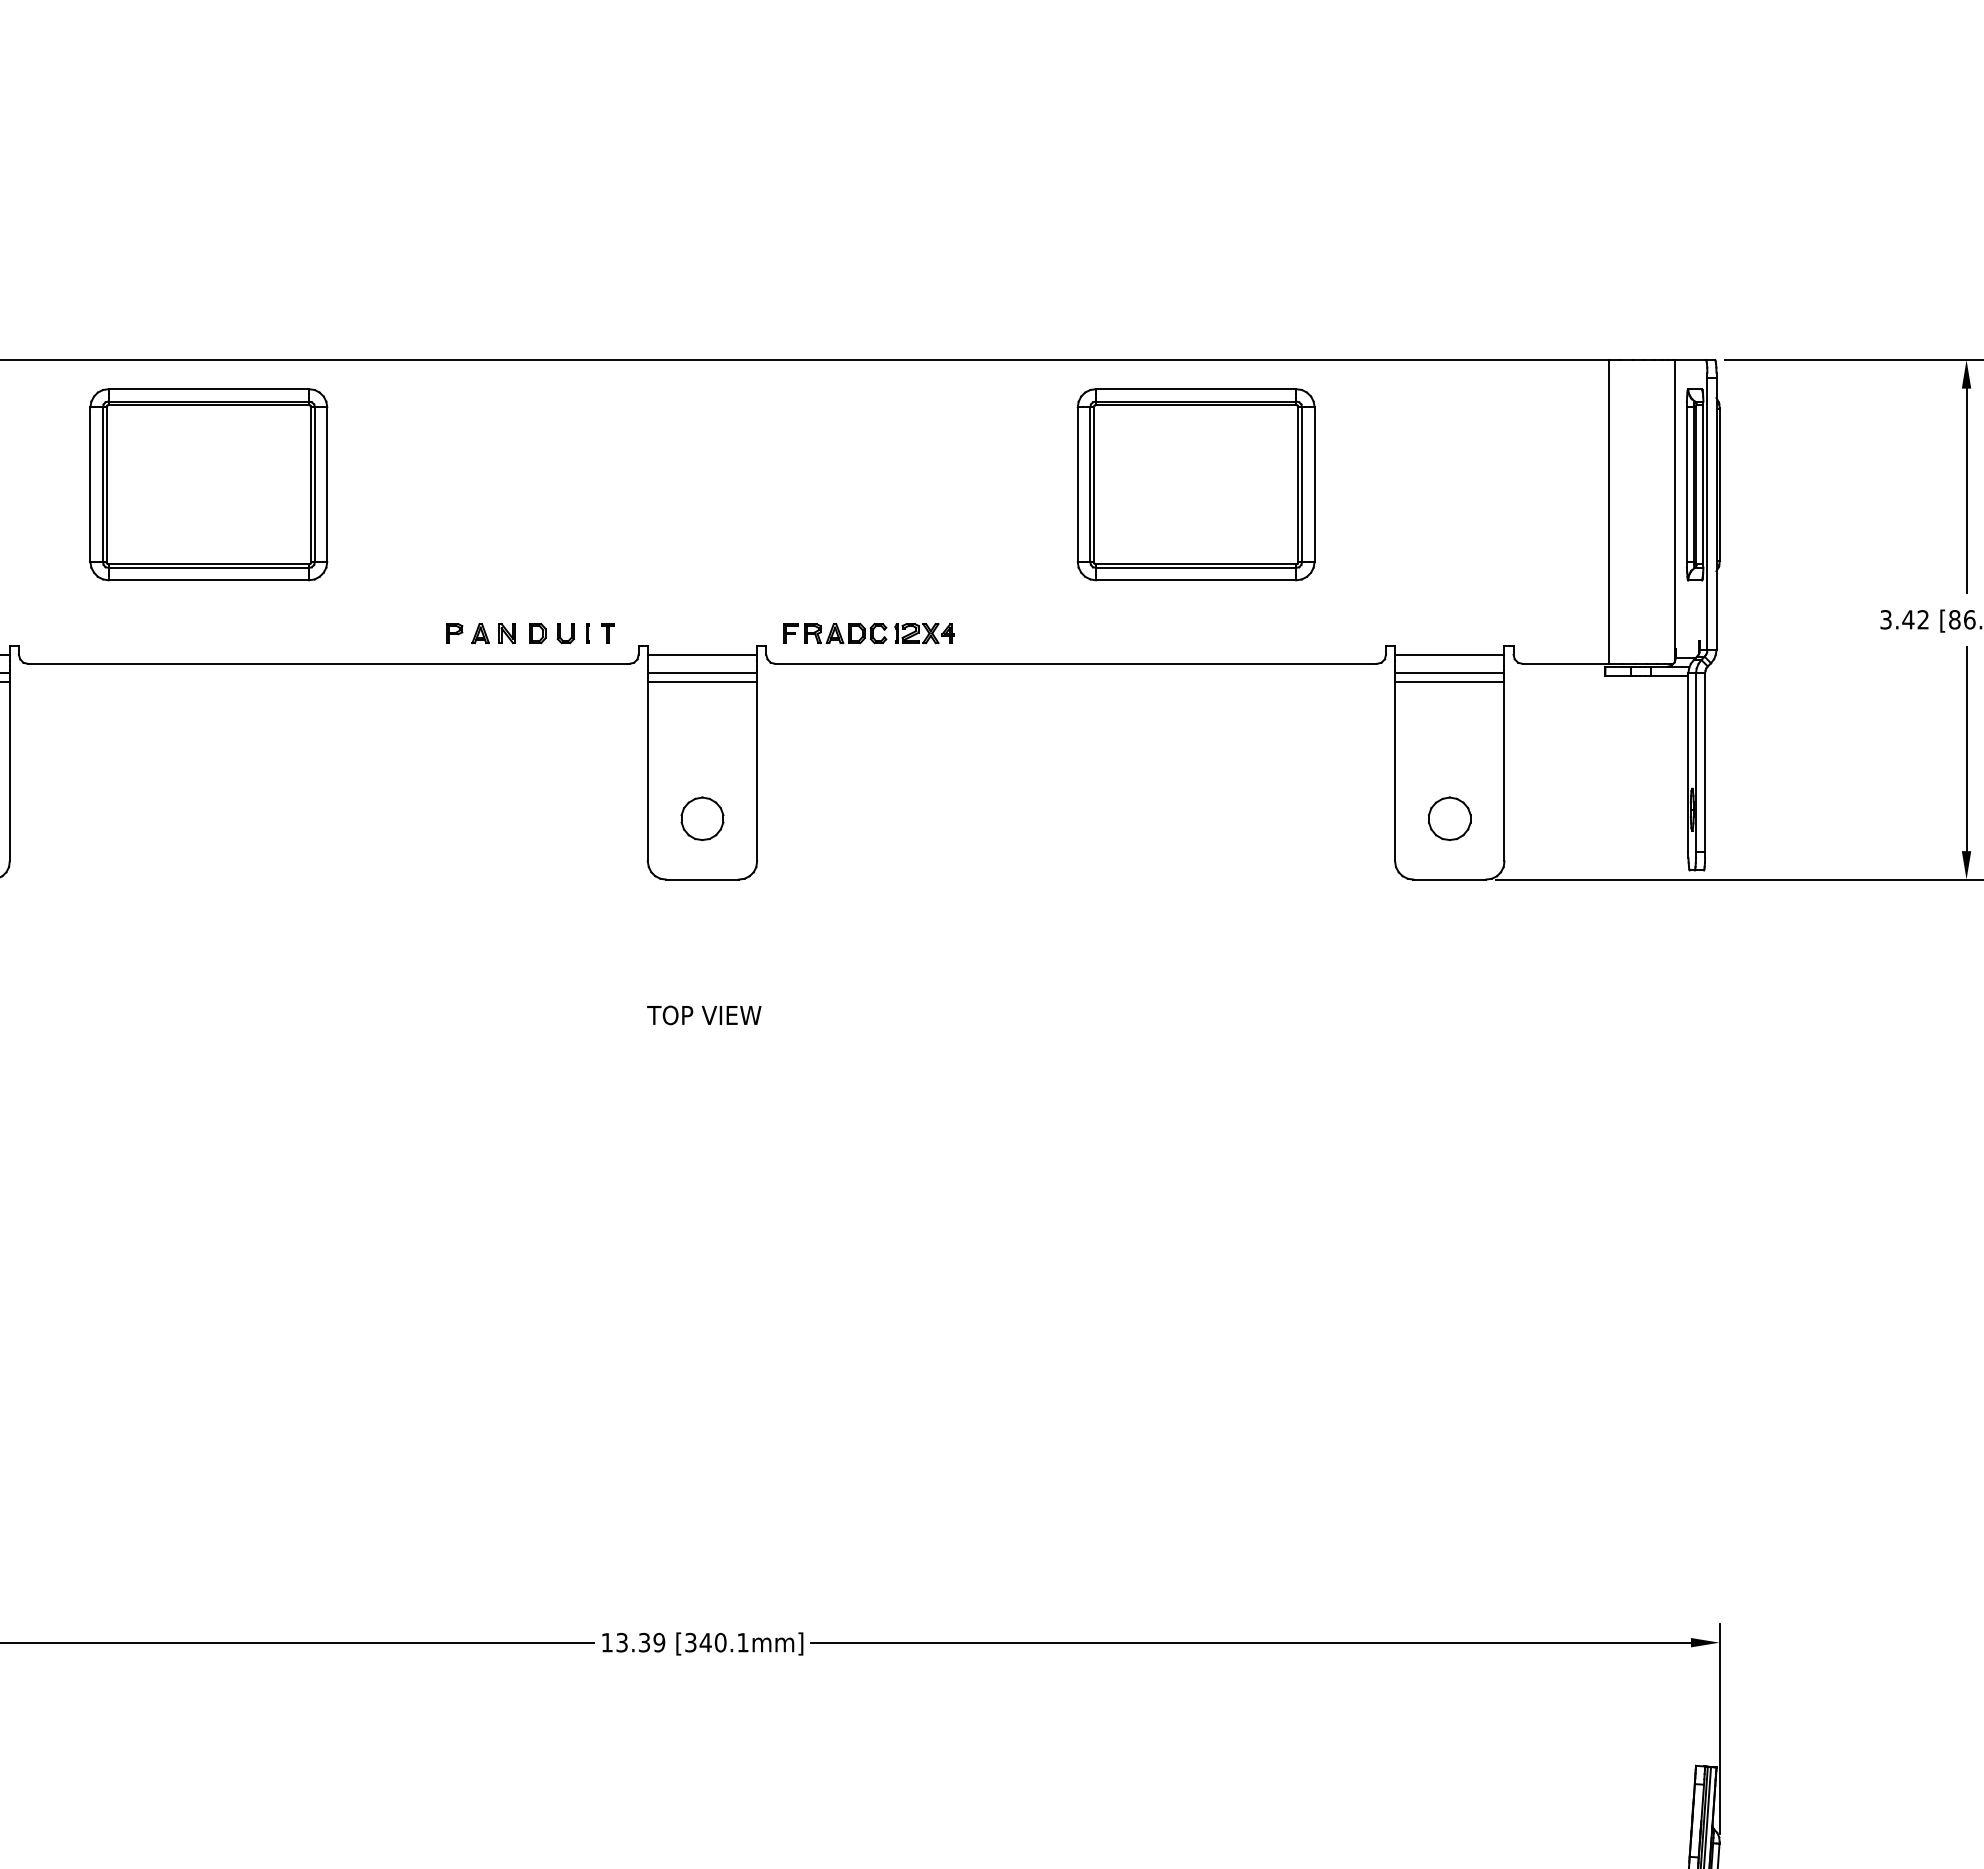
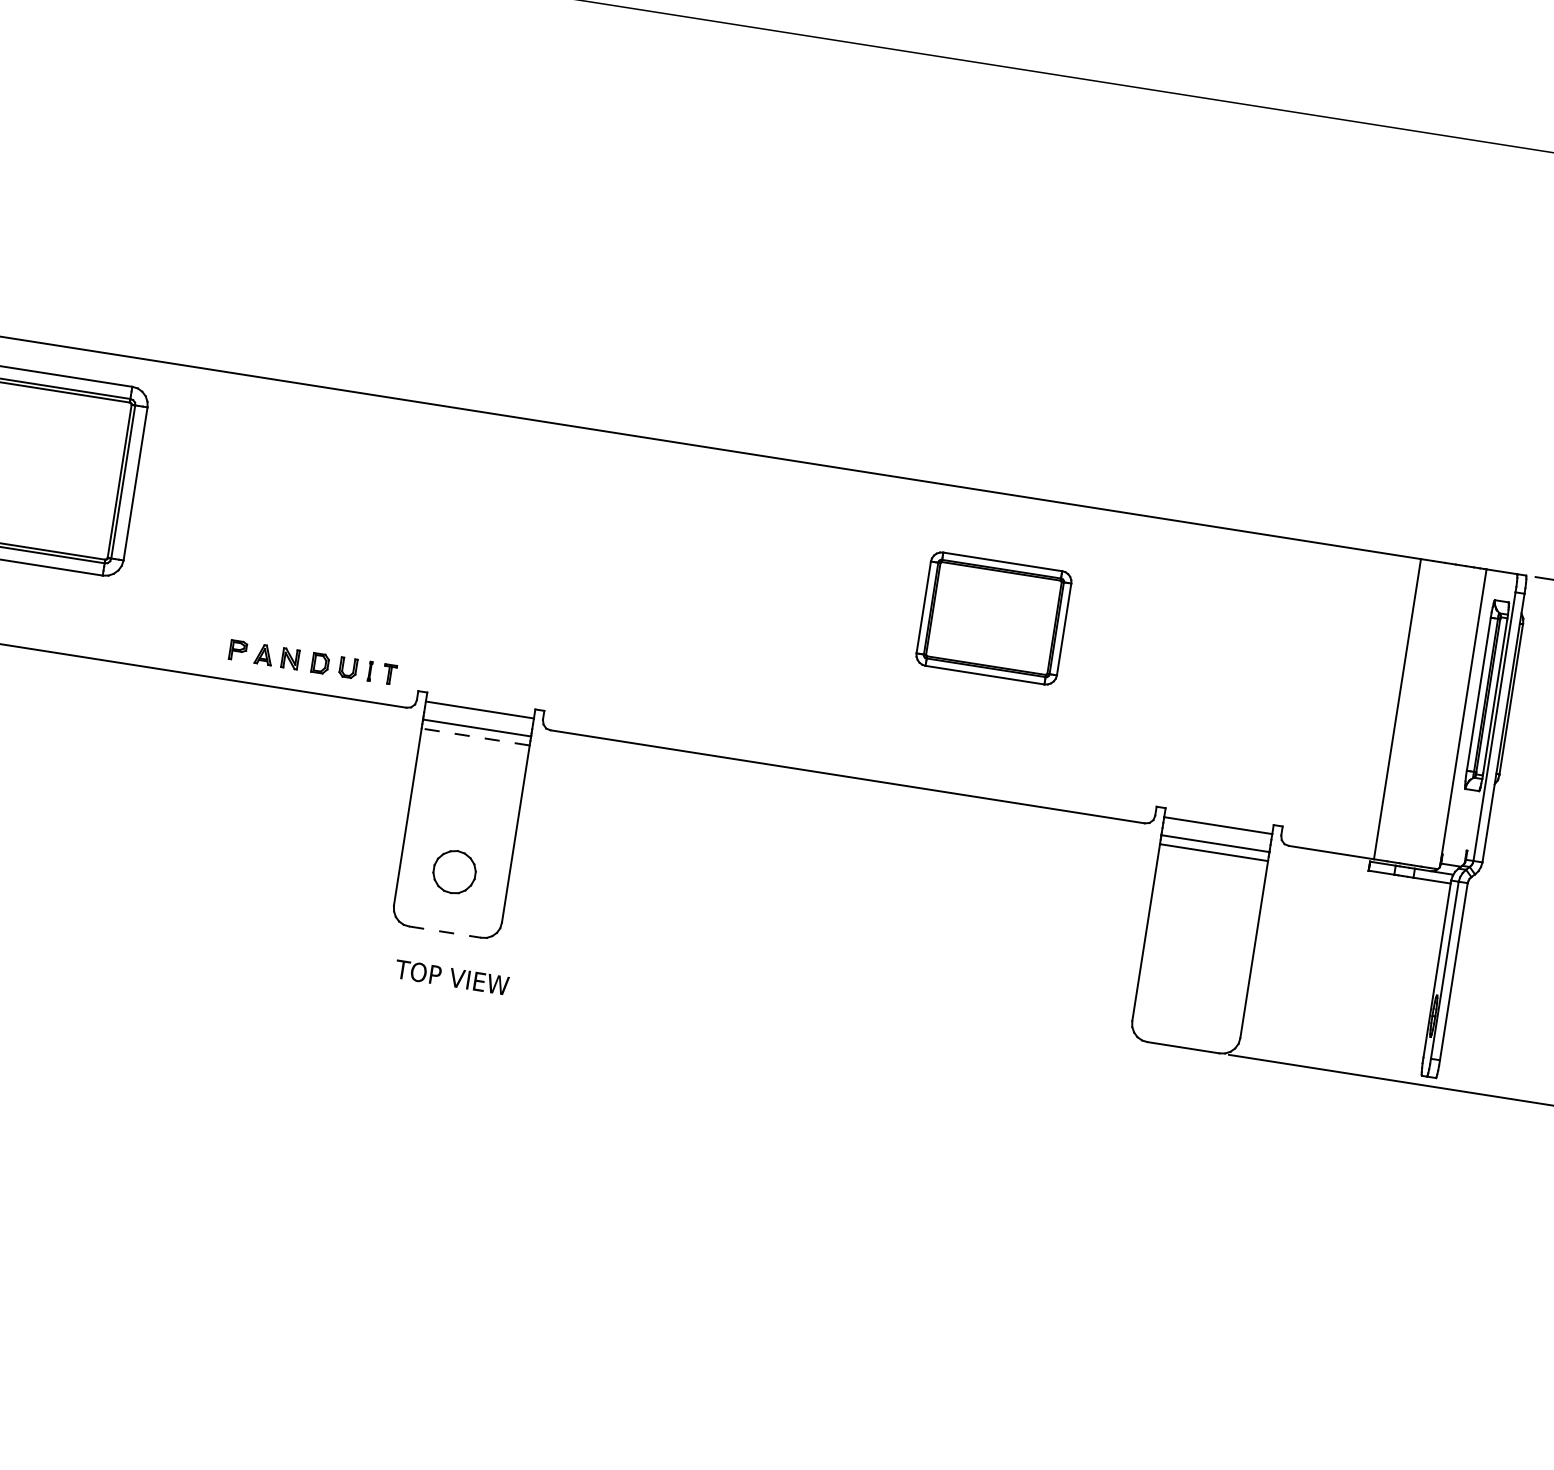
part: (1195, 484) -> (993, 618), size x0.6
part: (868, 633) -> (647, 714), removed
line: (702, 682) -> (475, 737), solid -> dashed
part: (1449, 818) -> (1192, 987), removed
line: (702, 879) -> (445, 932), solid -> dashed
text: (704, 1015) -> (452, 977), moved

